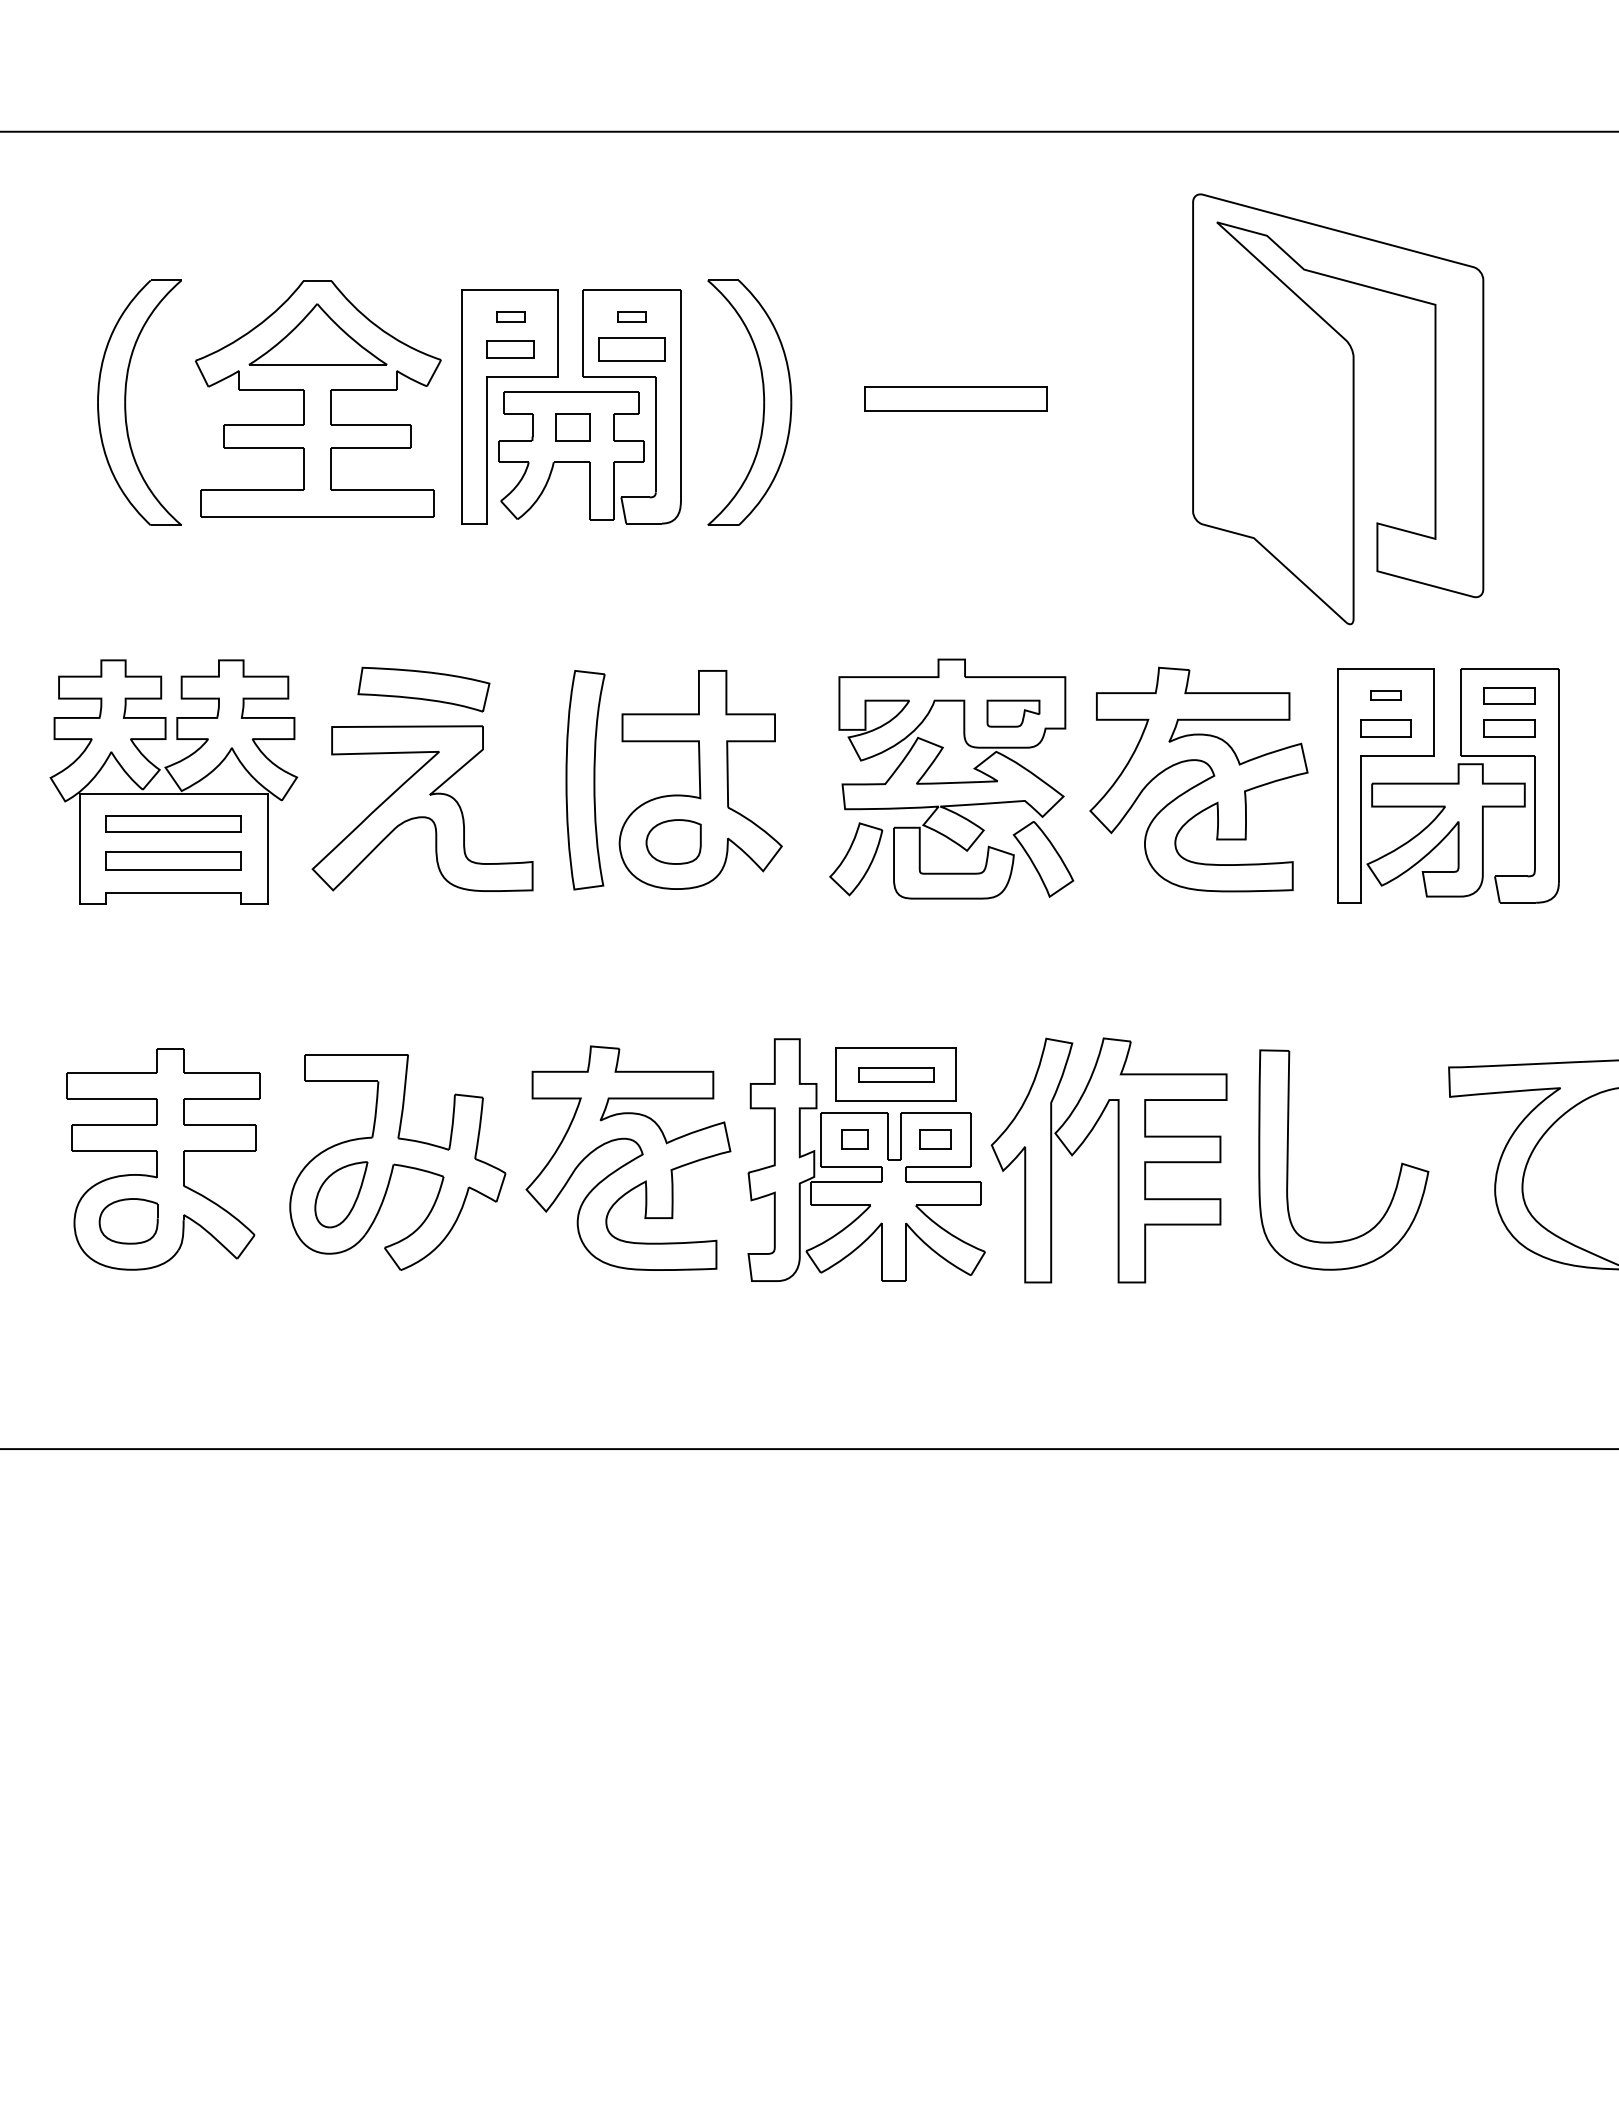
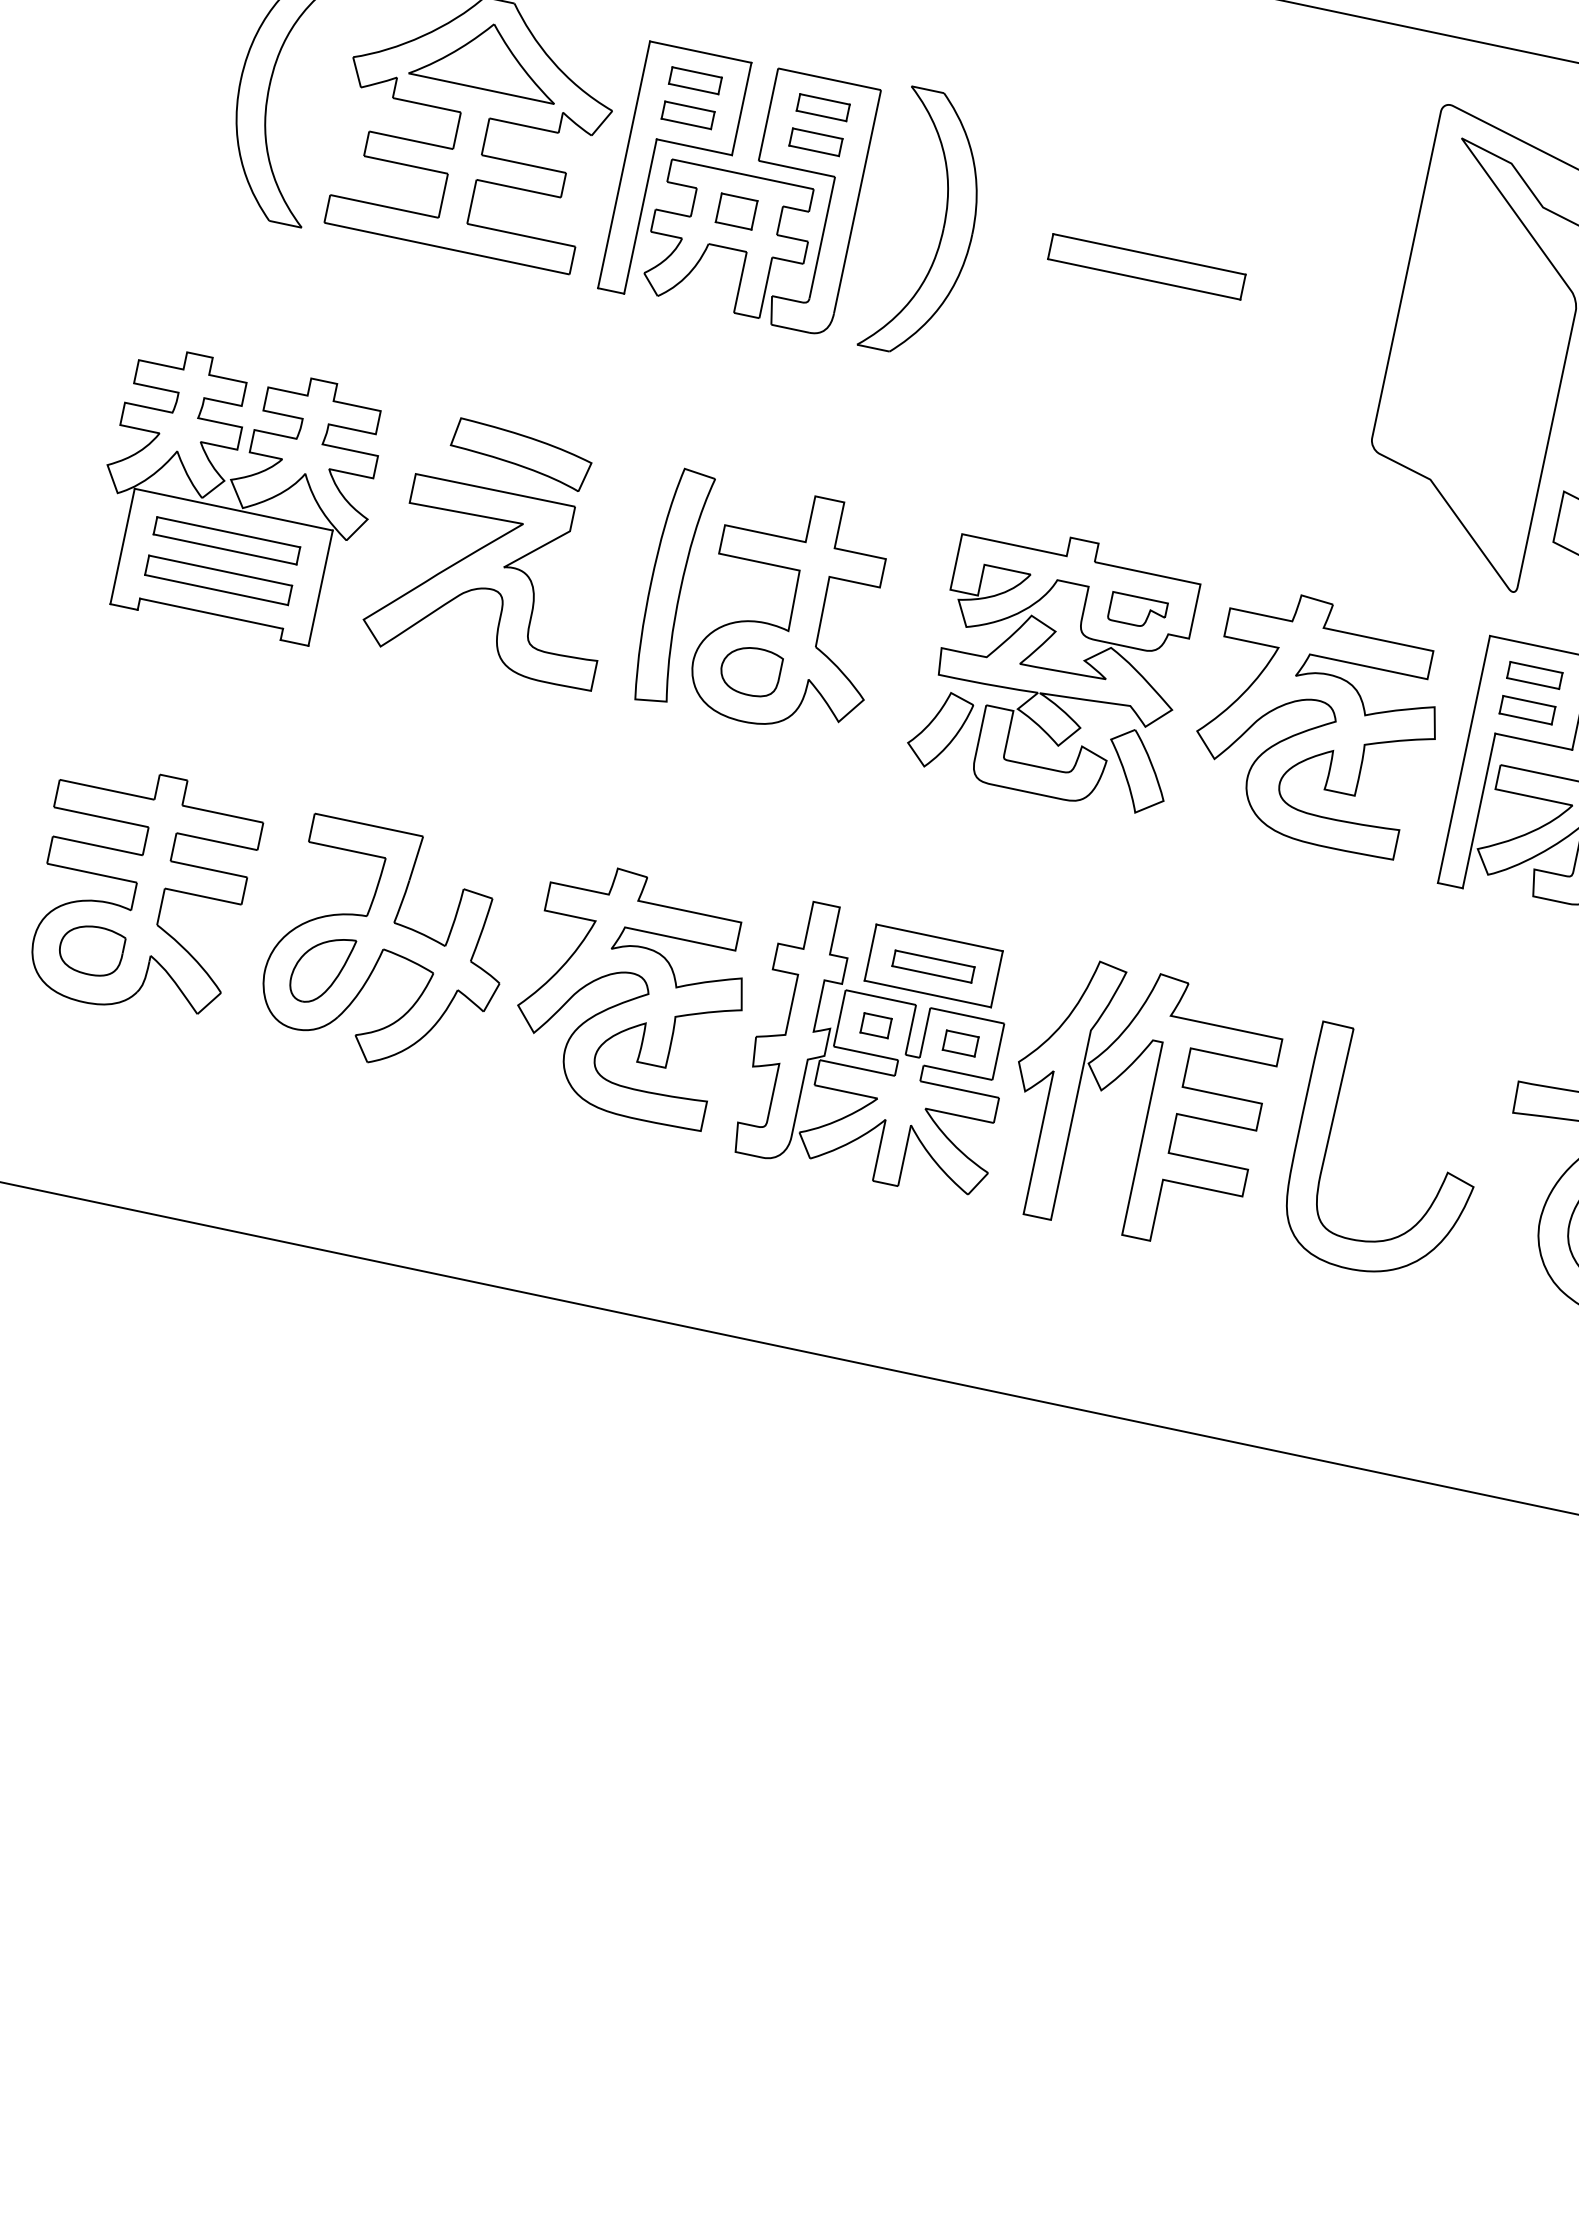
part: (510, 316) -> (695, 80), size x1.67
part: (631, 316) -> (822, 107), size x1.67
part: (631, 349) -> (815, 142), size x0.71
part: (1385, 695) -> (1534, 674), size x1.67

